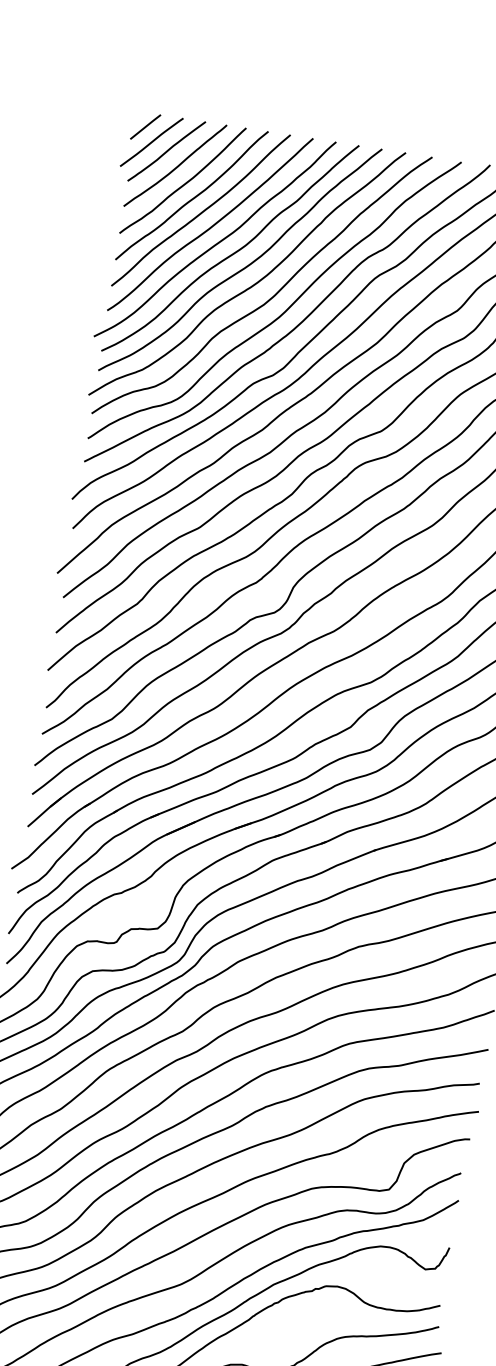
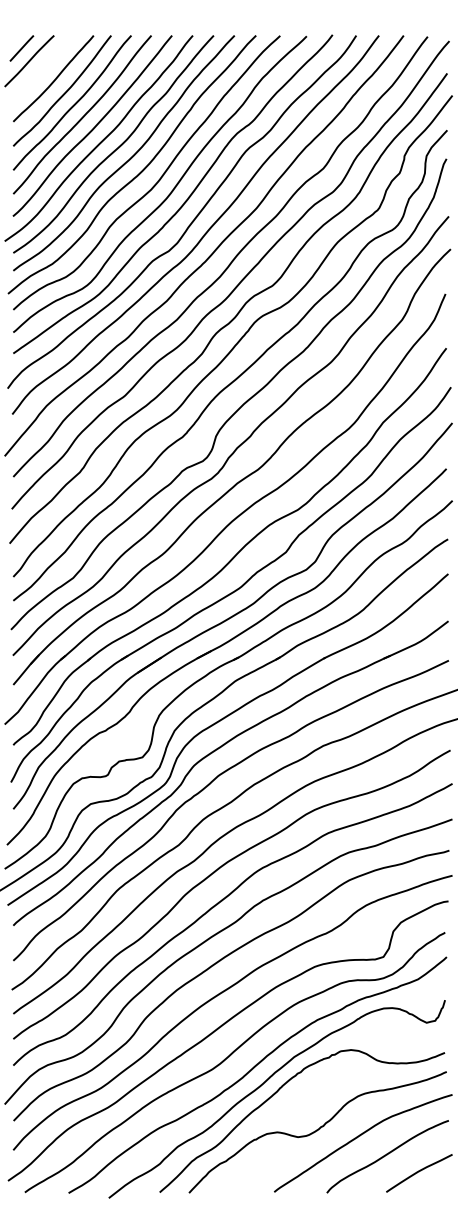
line: (166, 151) -> (43, 67), removed

